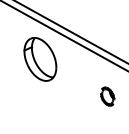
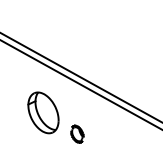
part: (40, 59) -> (43, 112), moved
part: (107, 95) -> (77, 133), moved

